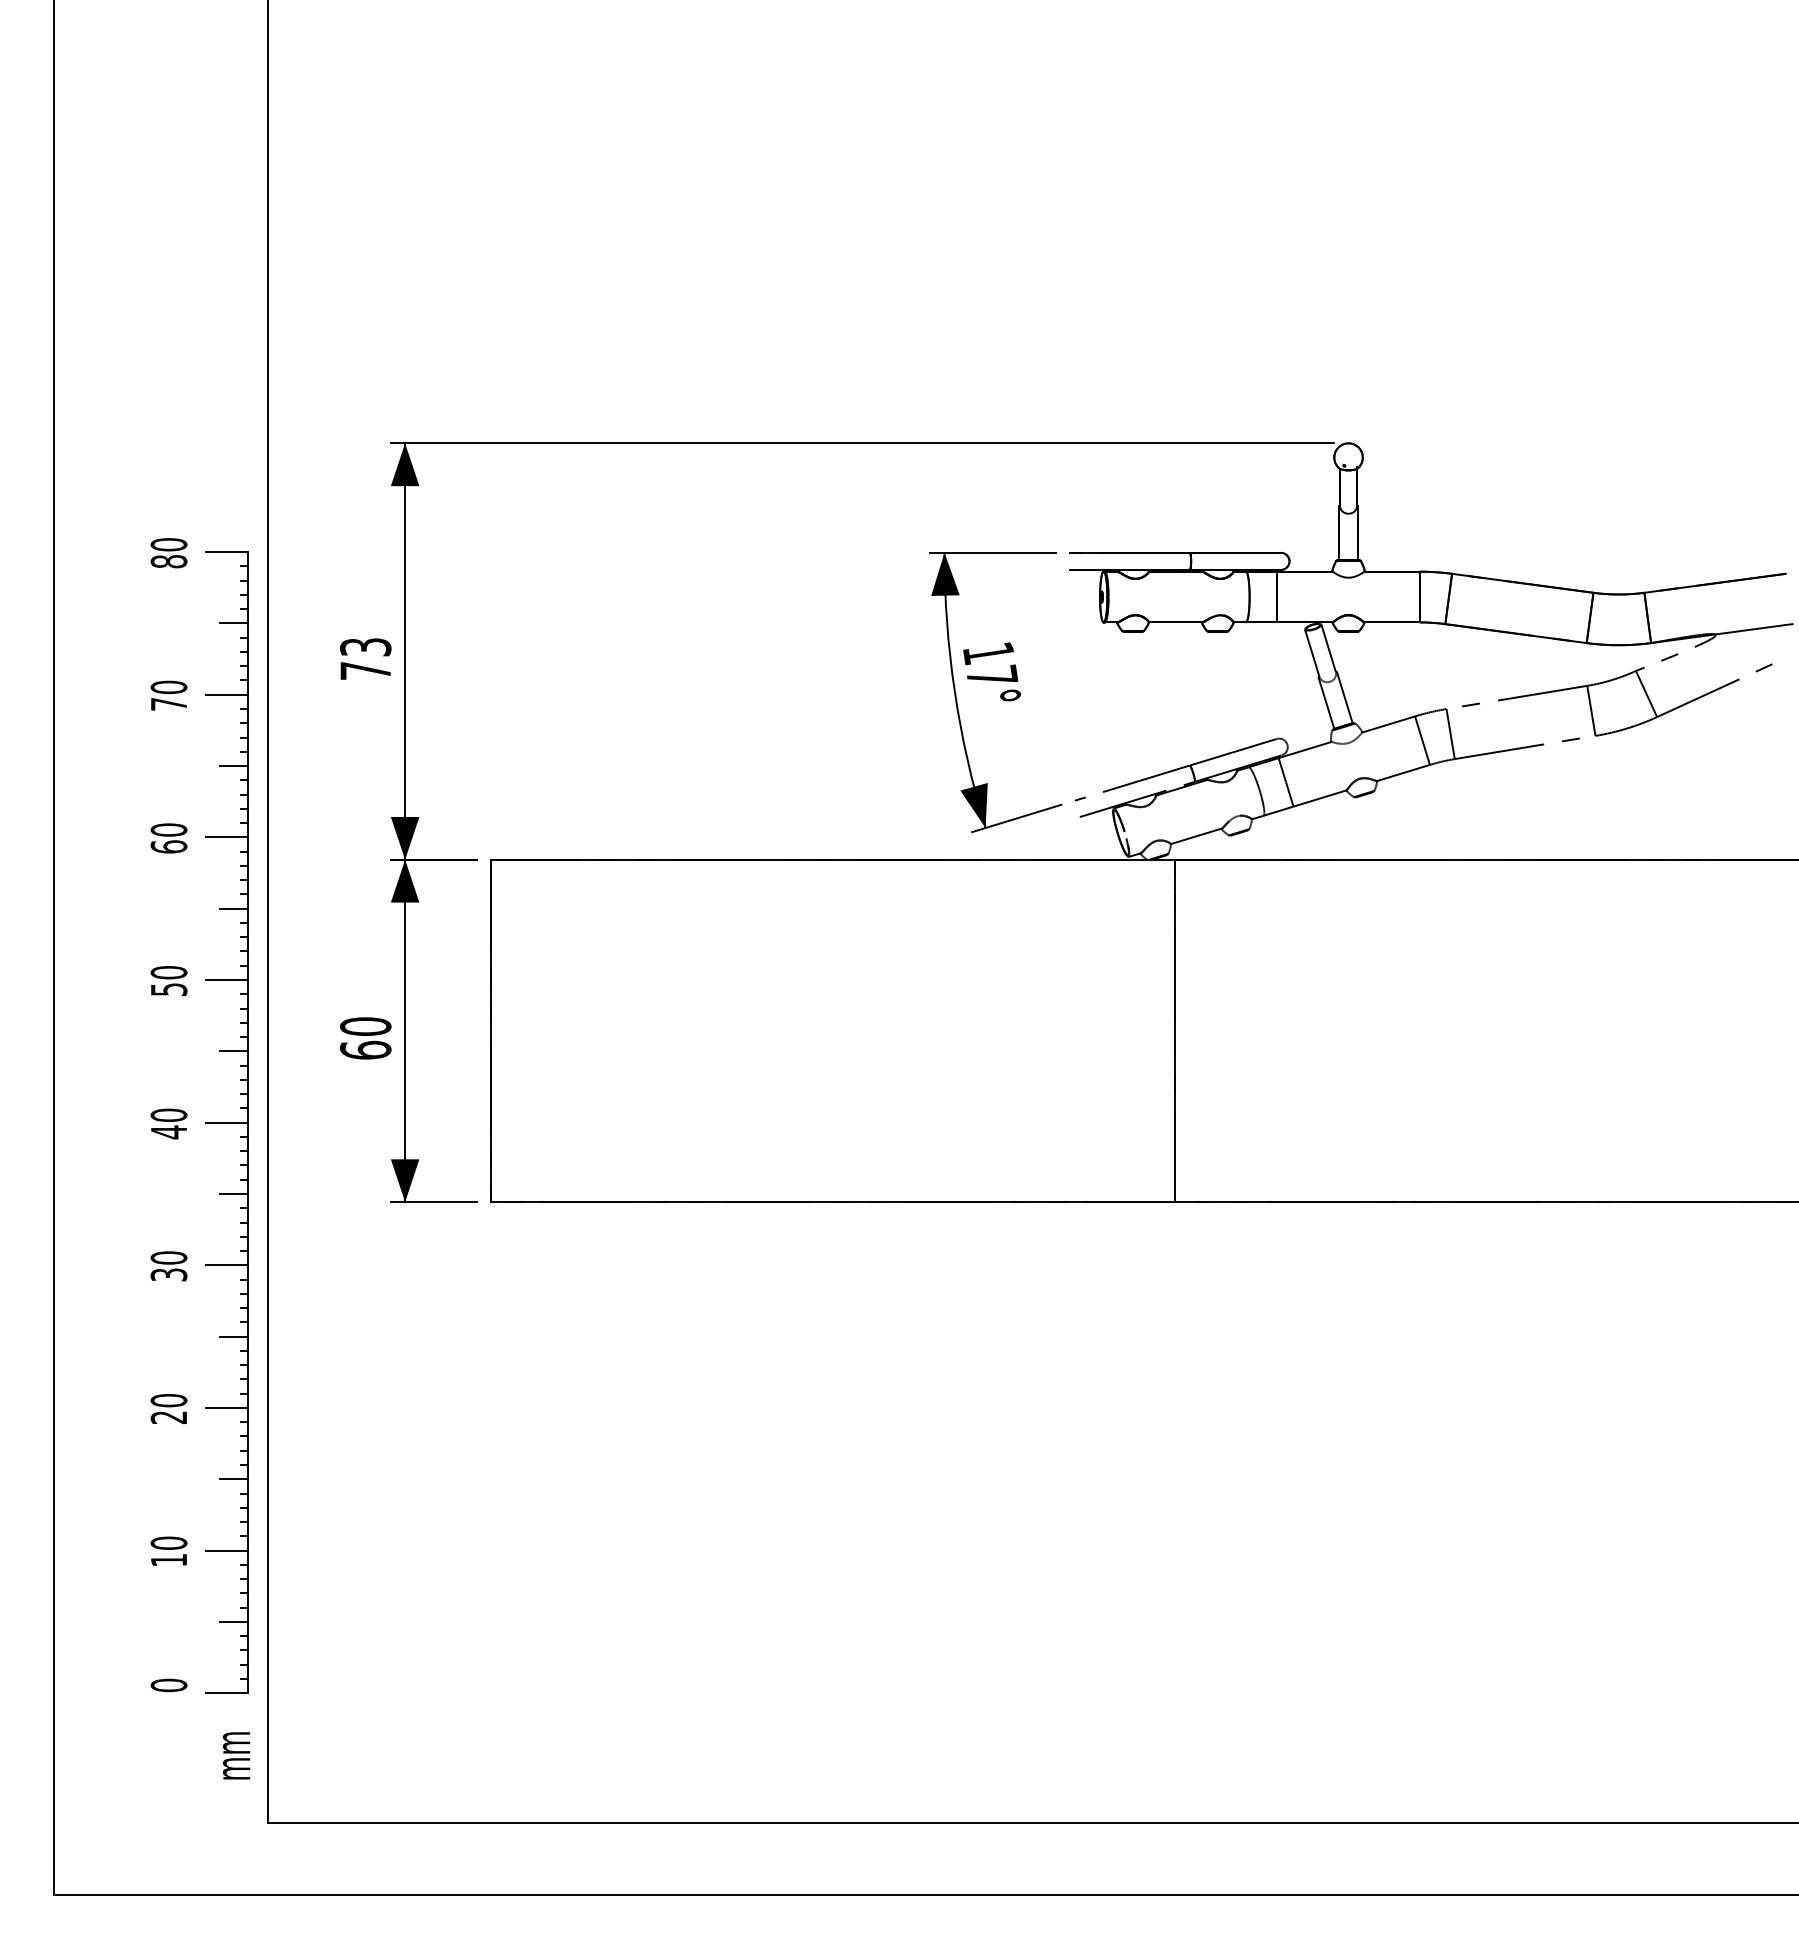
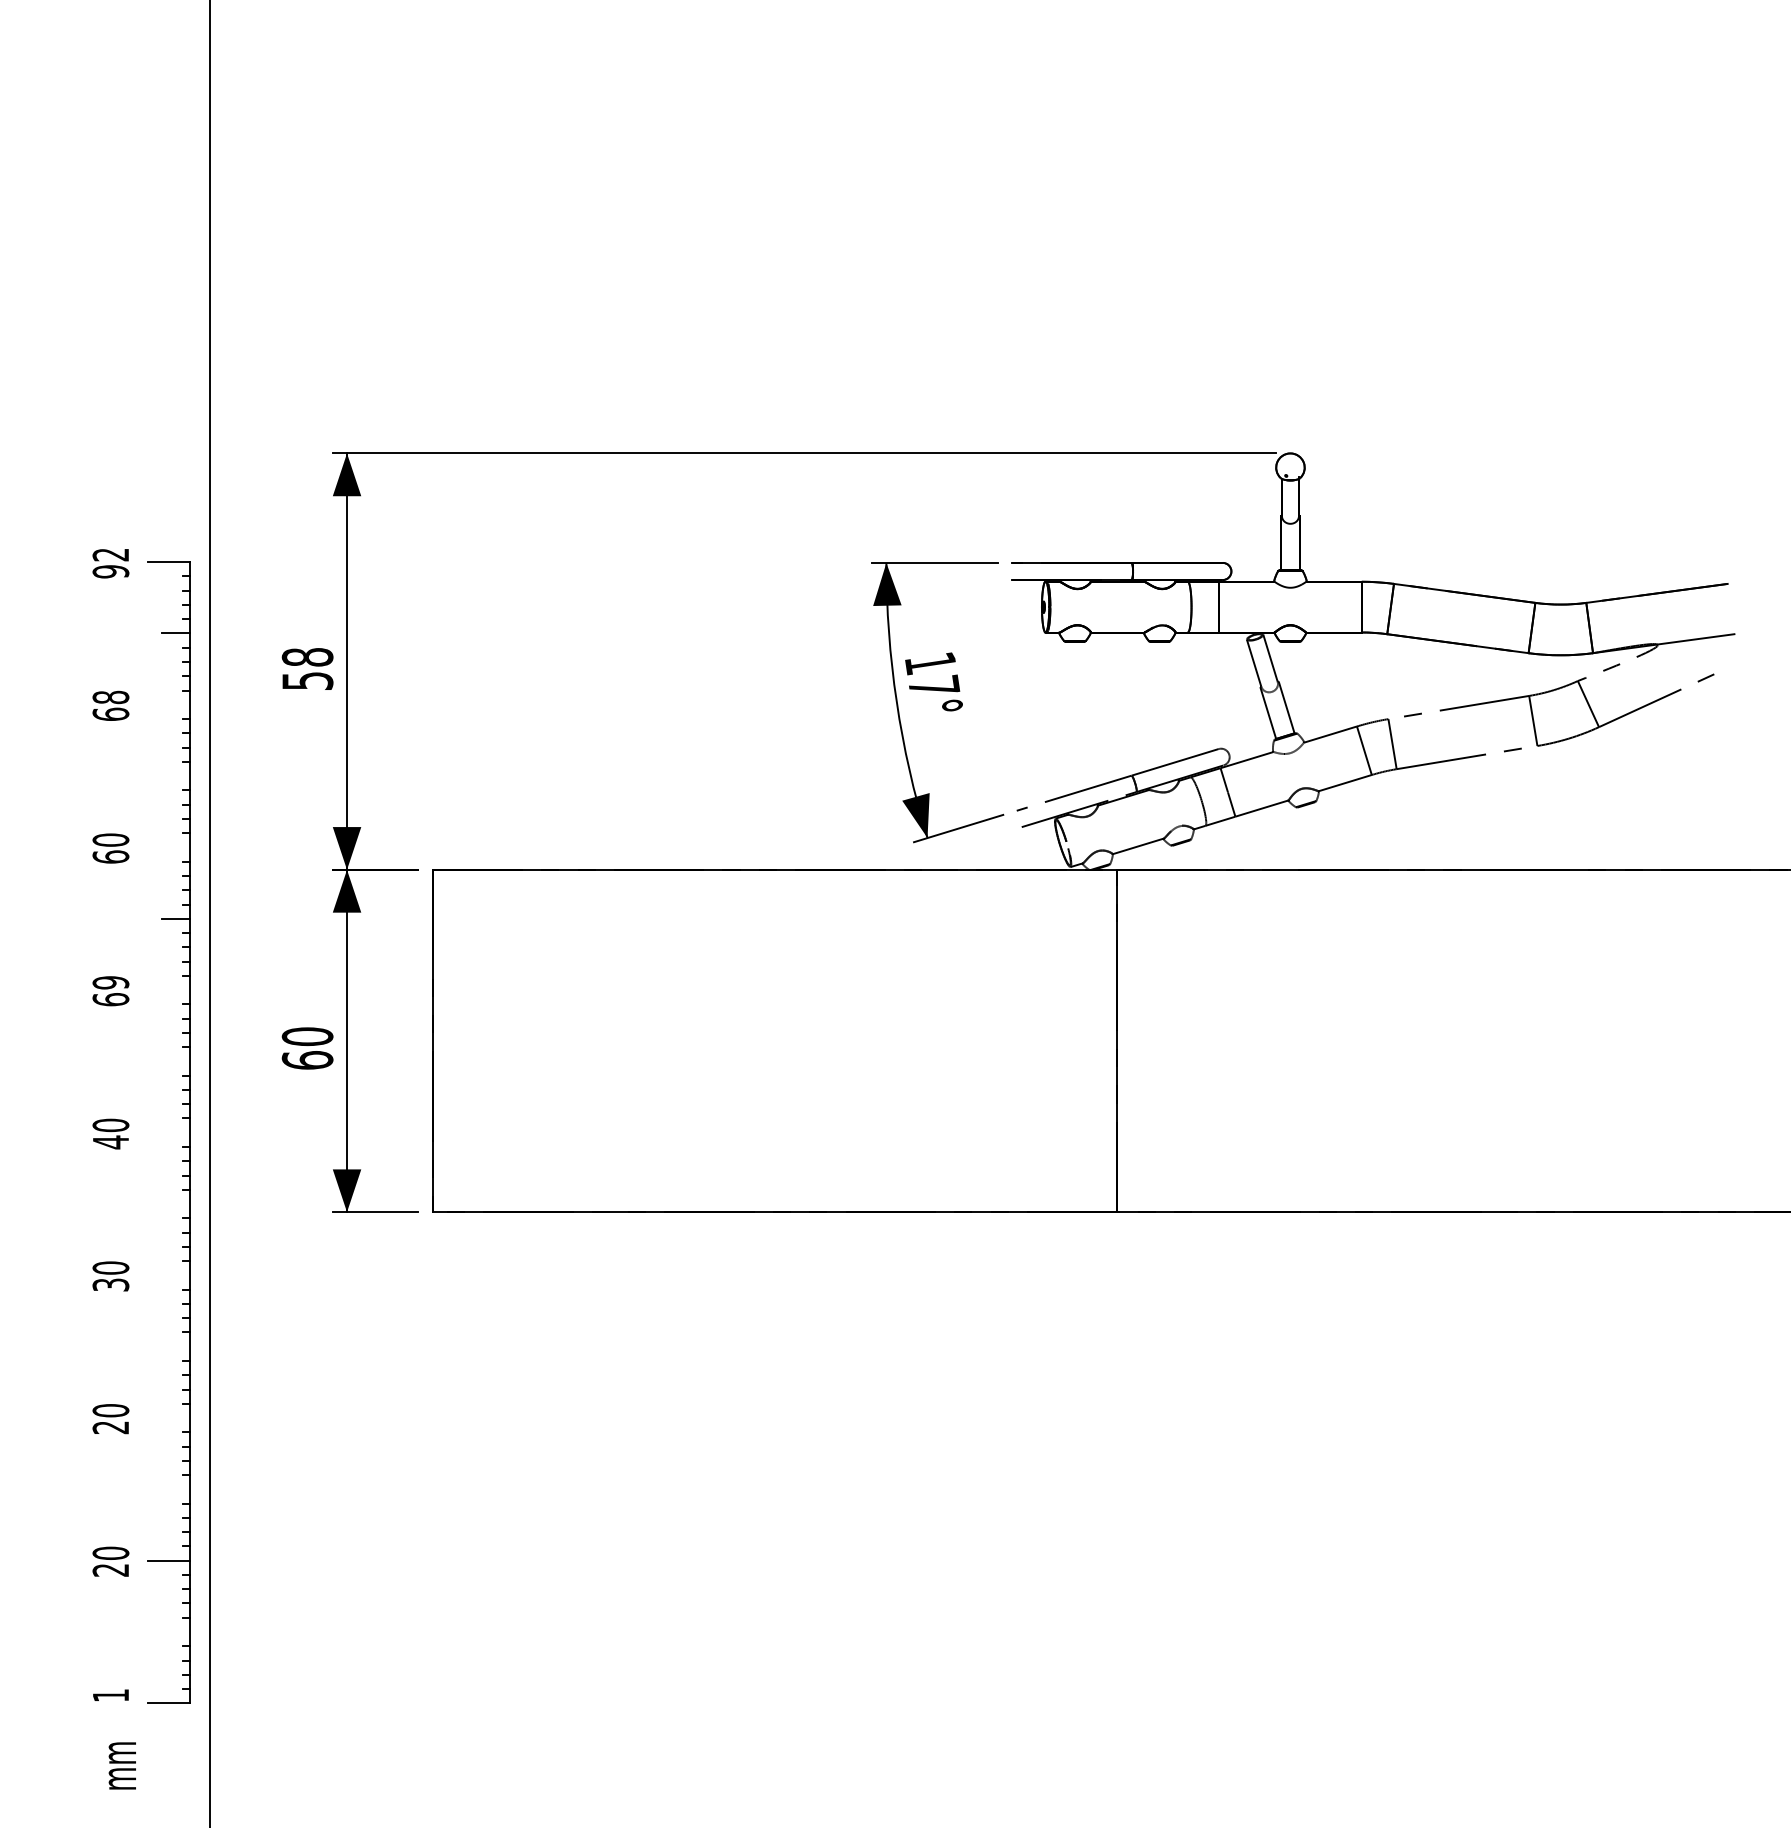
text: (168, 553) -> (110, 563), 80 -> 92
text: (365, 658) -> (307, 668), 73 -> 58
line: (226, 694) -> (168, 704), removed
text: (168, 695) -> (110, 705), 70 -> 68
line: (233, 766) -> (175, 776), removed
line: (226, 837) -> (168, 847), removed
line: (226, 980) -> (168, 990), removed
text: (168, 981) -> (110, 991), 50 -> 69
line: (233, 1051) -> (175, 1061), removed
line: (226, 1122) -> (168, 1132), removed
line: (233, 1193) -> (175, 1203), removed
line: (226, 1265) -> (168, 1275), removed
line: (233, 1336) -> (175, 1346), removed
line: (226, 1407) -> (168, 1417), removed
line: (233, 1479) -> (175, 1489), removed
text: (168, 1560) -> (110, 1570), 10 -> 20
line: (233, 1621) -> (175, 1631), removed
text: (168, 1685) -> (110, 1695), 0 -> 1
text: (236, 1755) -> (122, 1765), moved

